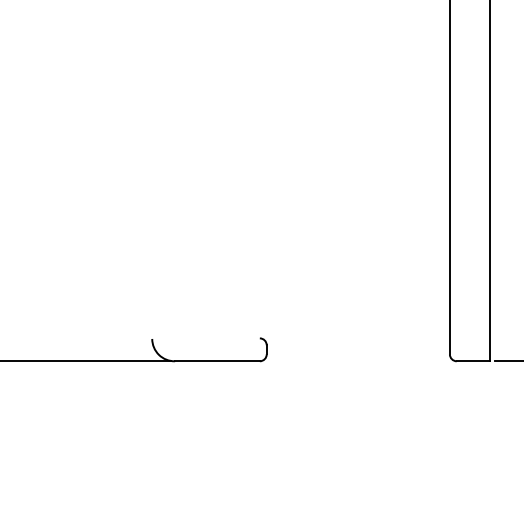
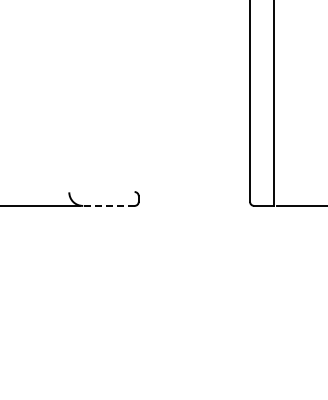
line: (216, 360) -> (108, 205), solid -> dashed

